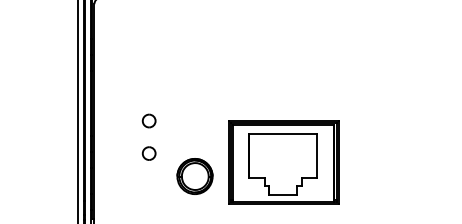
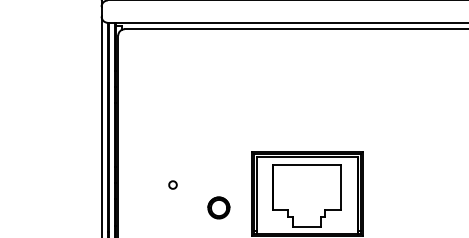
part: (148, 121) -> (172, 152), removed
part: (148, 153) -> (172, 184), size x0.6
part: (194, 176) -> (218, 207), size x0.6

